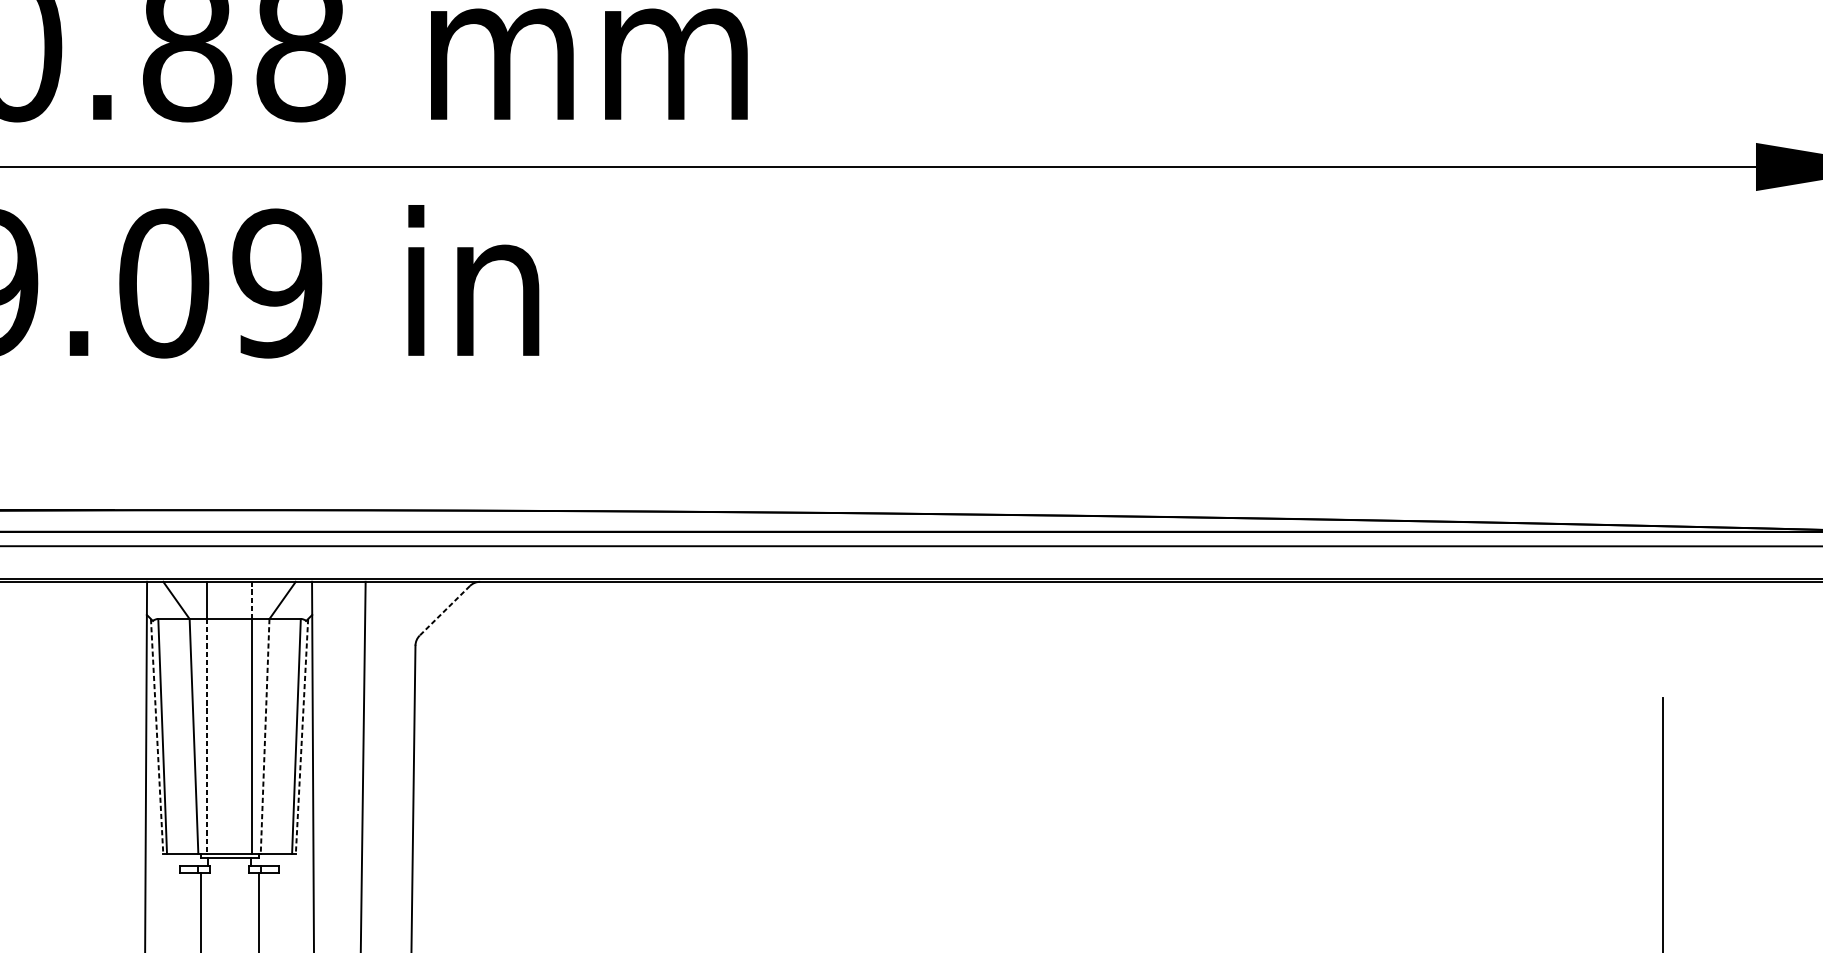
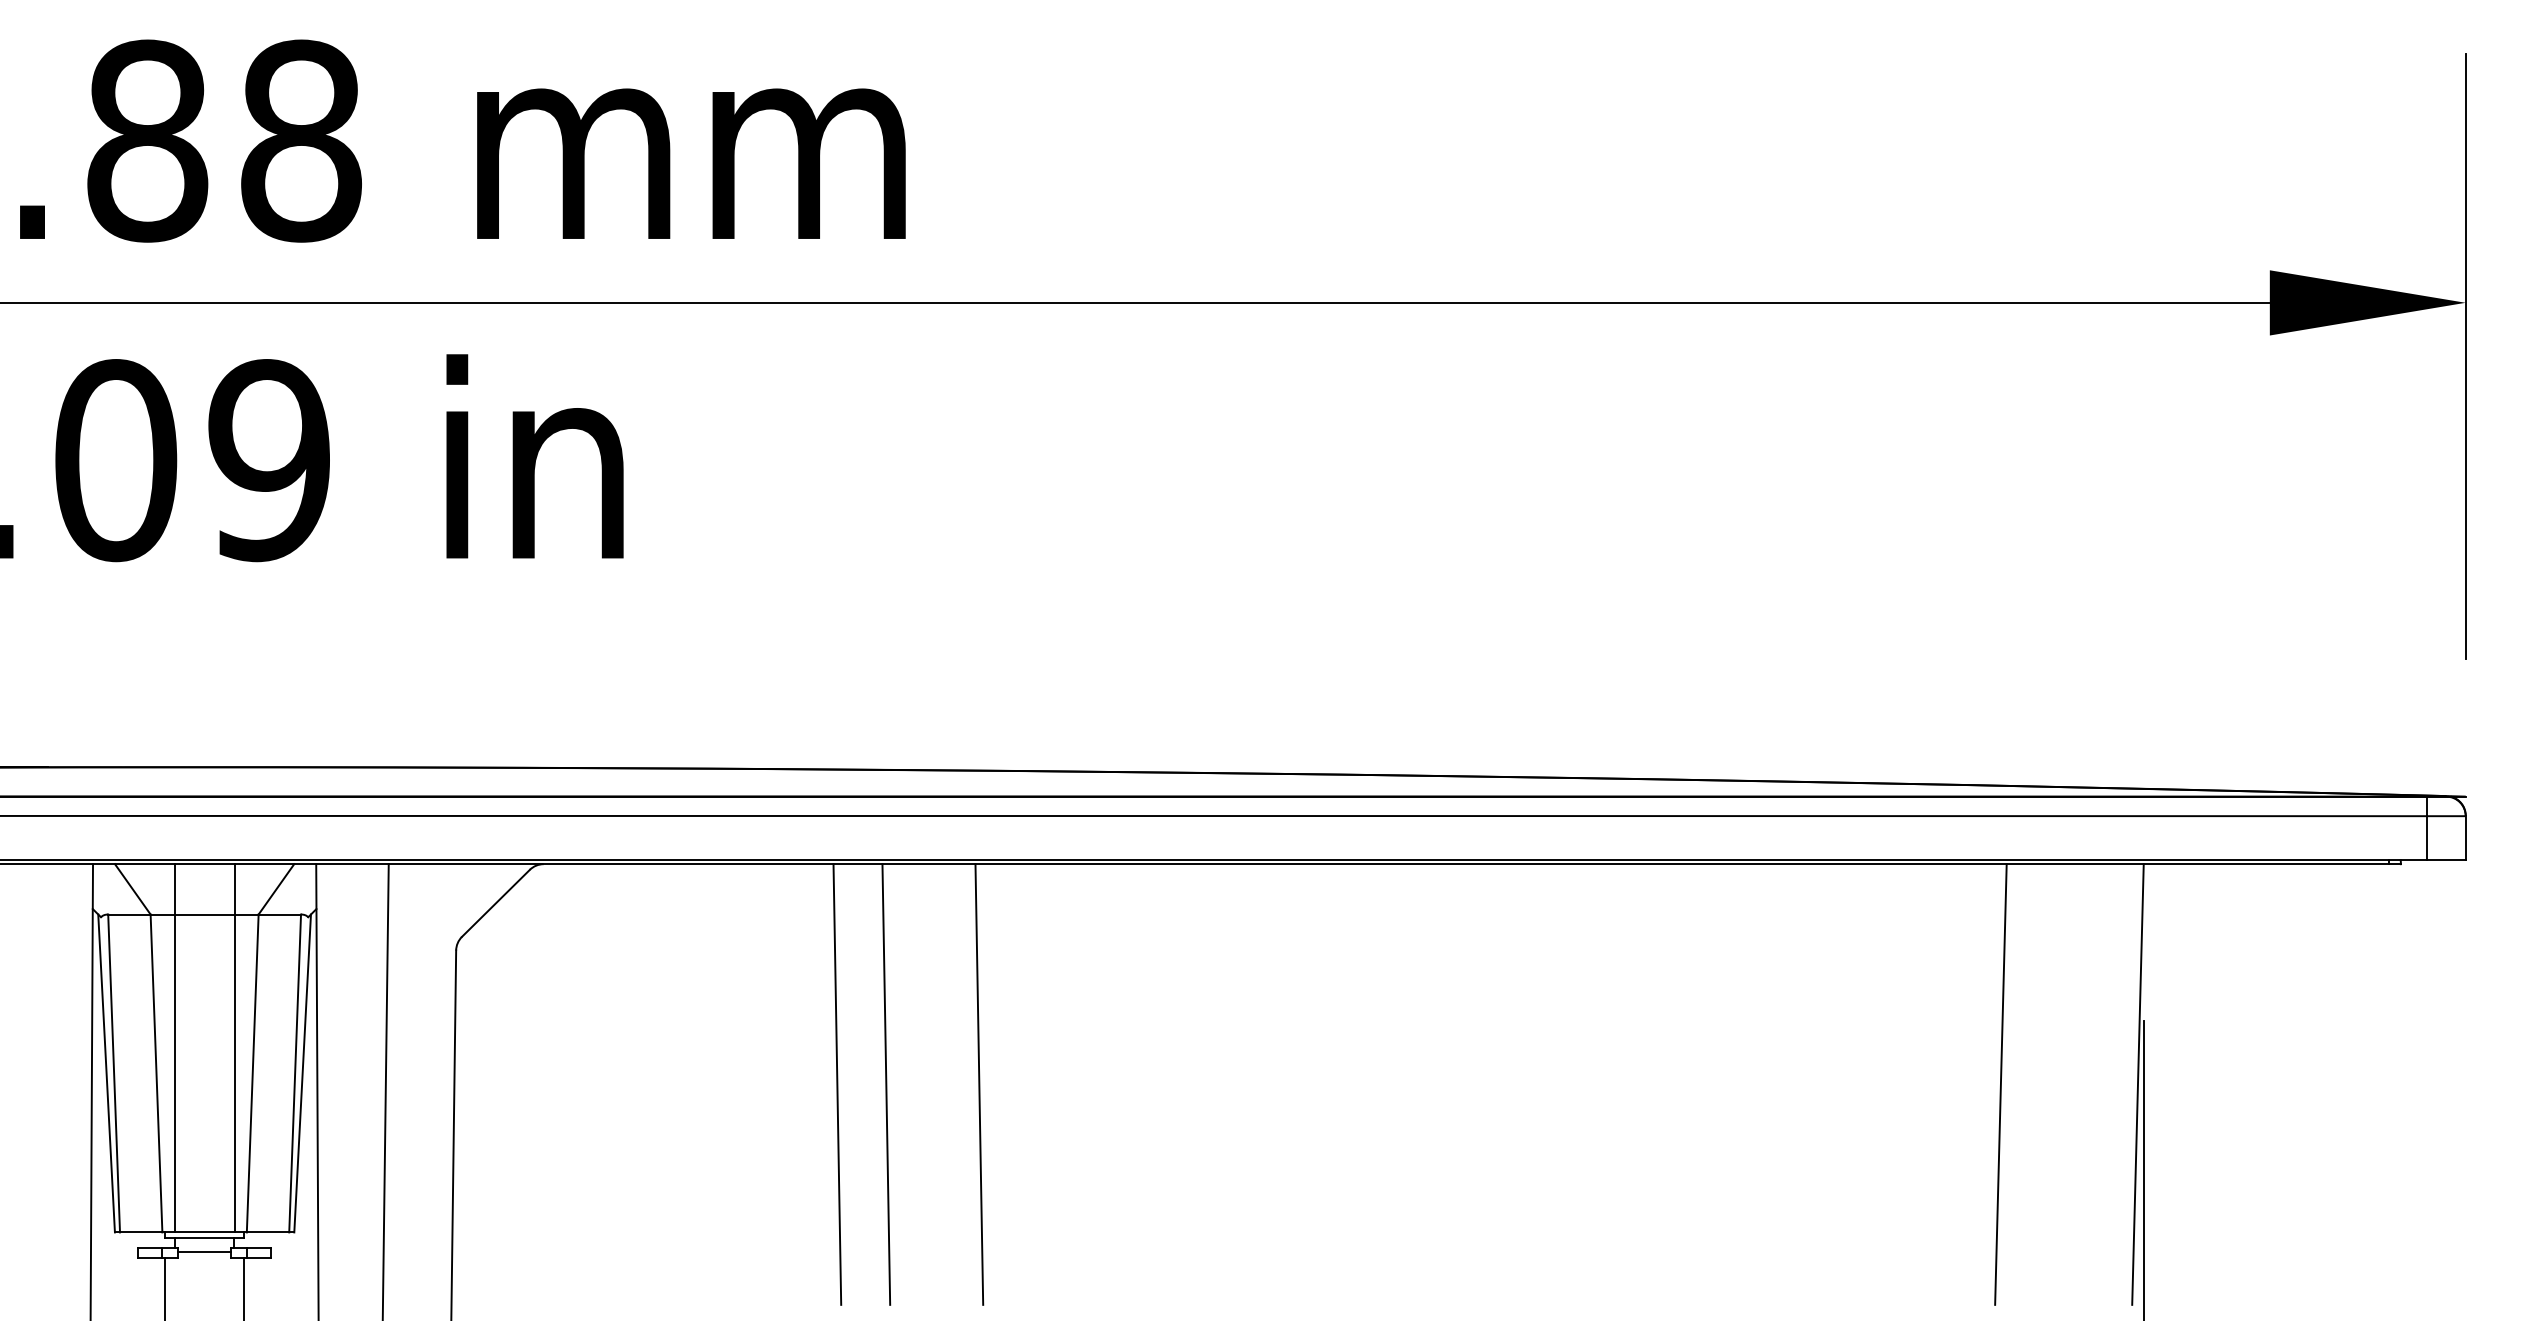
line: (251, 599) -> (234, 888), dashed -> solid
line: (444, 610) -> (495, 903), dashed -> solid
line: (157, 736) -> (106, 1073), dashed -> solid
line: (207, 736) -> (174, 1073), dashed -> solid
line: (264, 736) -> (252, 1073), dashed -> solid
line: (301, 736) -> (302, 1073), dashed -> solid
line: (697, 744) -> (837, 1084), added
line: (733, 744) -> (886, 1084), added
line: (802, 744) -> (979, 1084), added
line: (1556, 744) -> (2000, 1084), added
line: (1658, 744) -> (2137, 1084), added
line: (229, 868) -> (204, 1252), added

